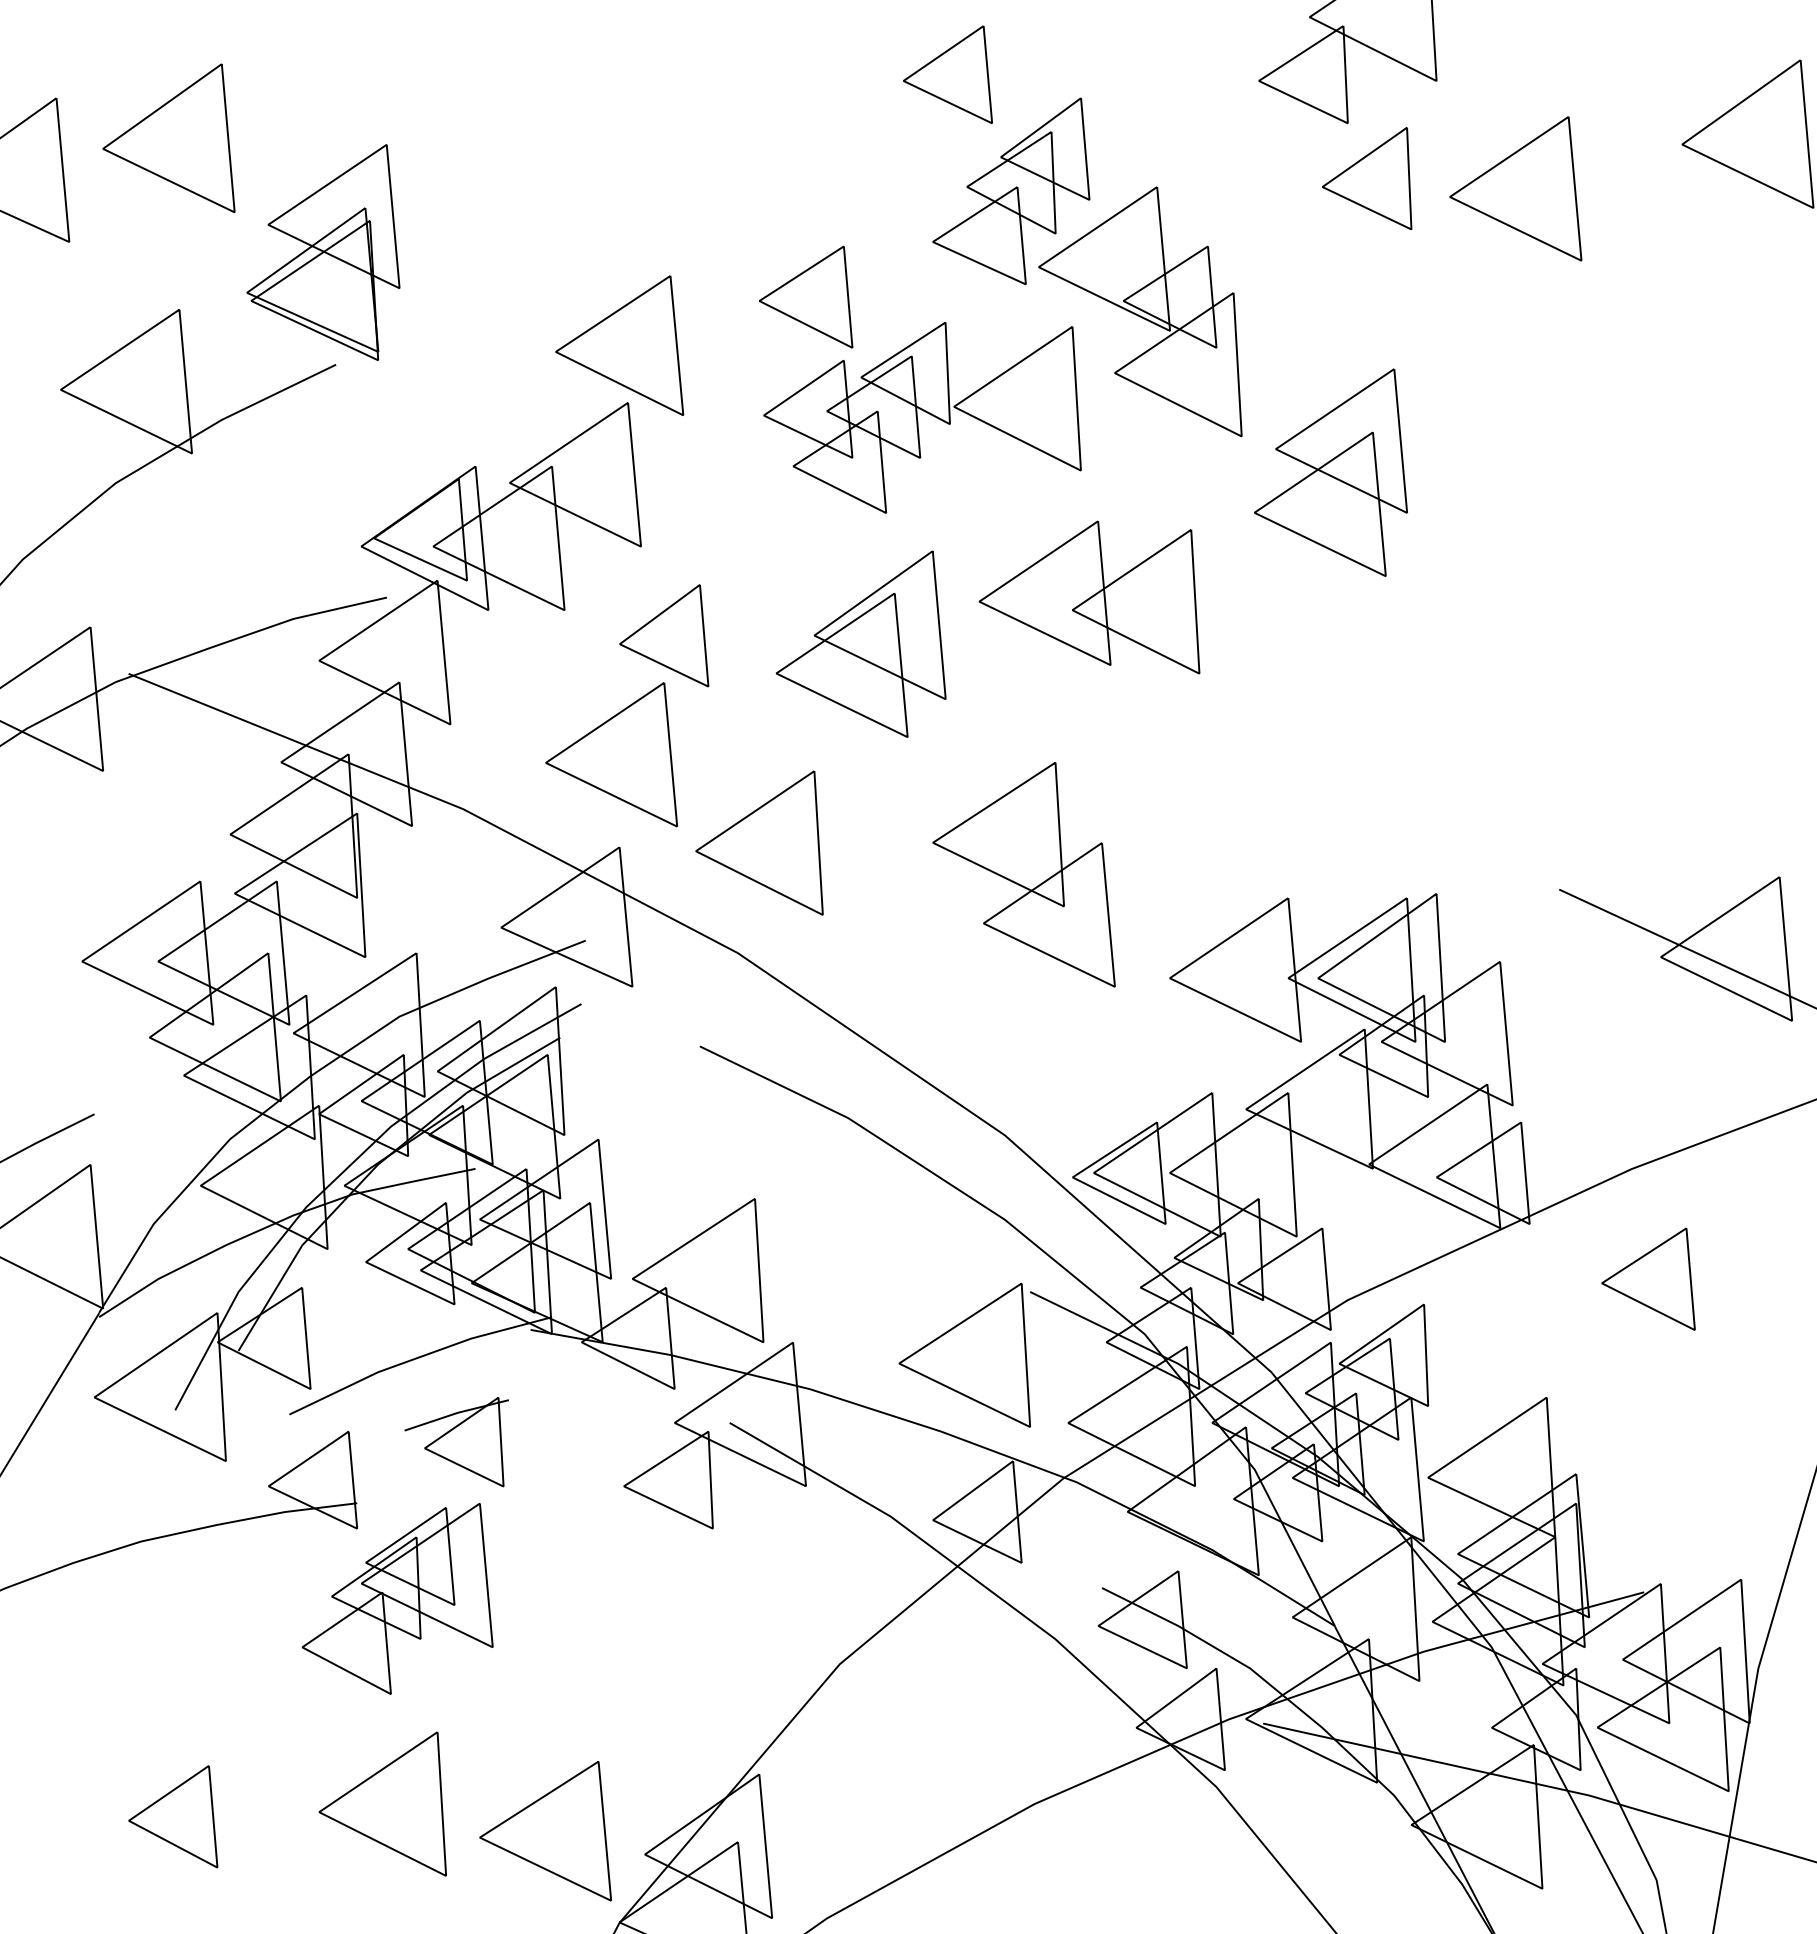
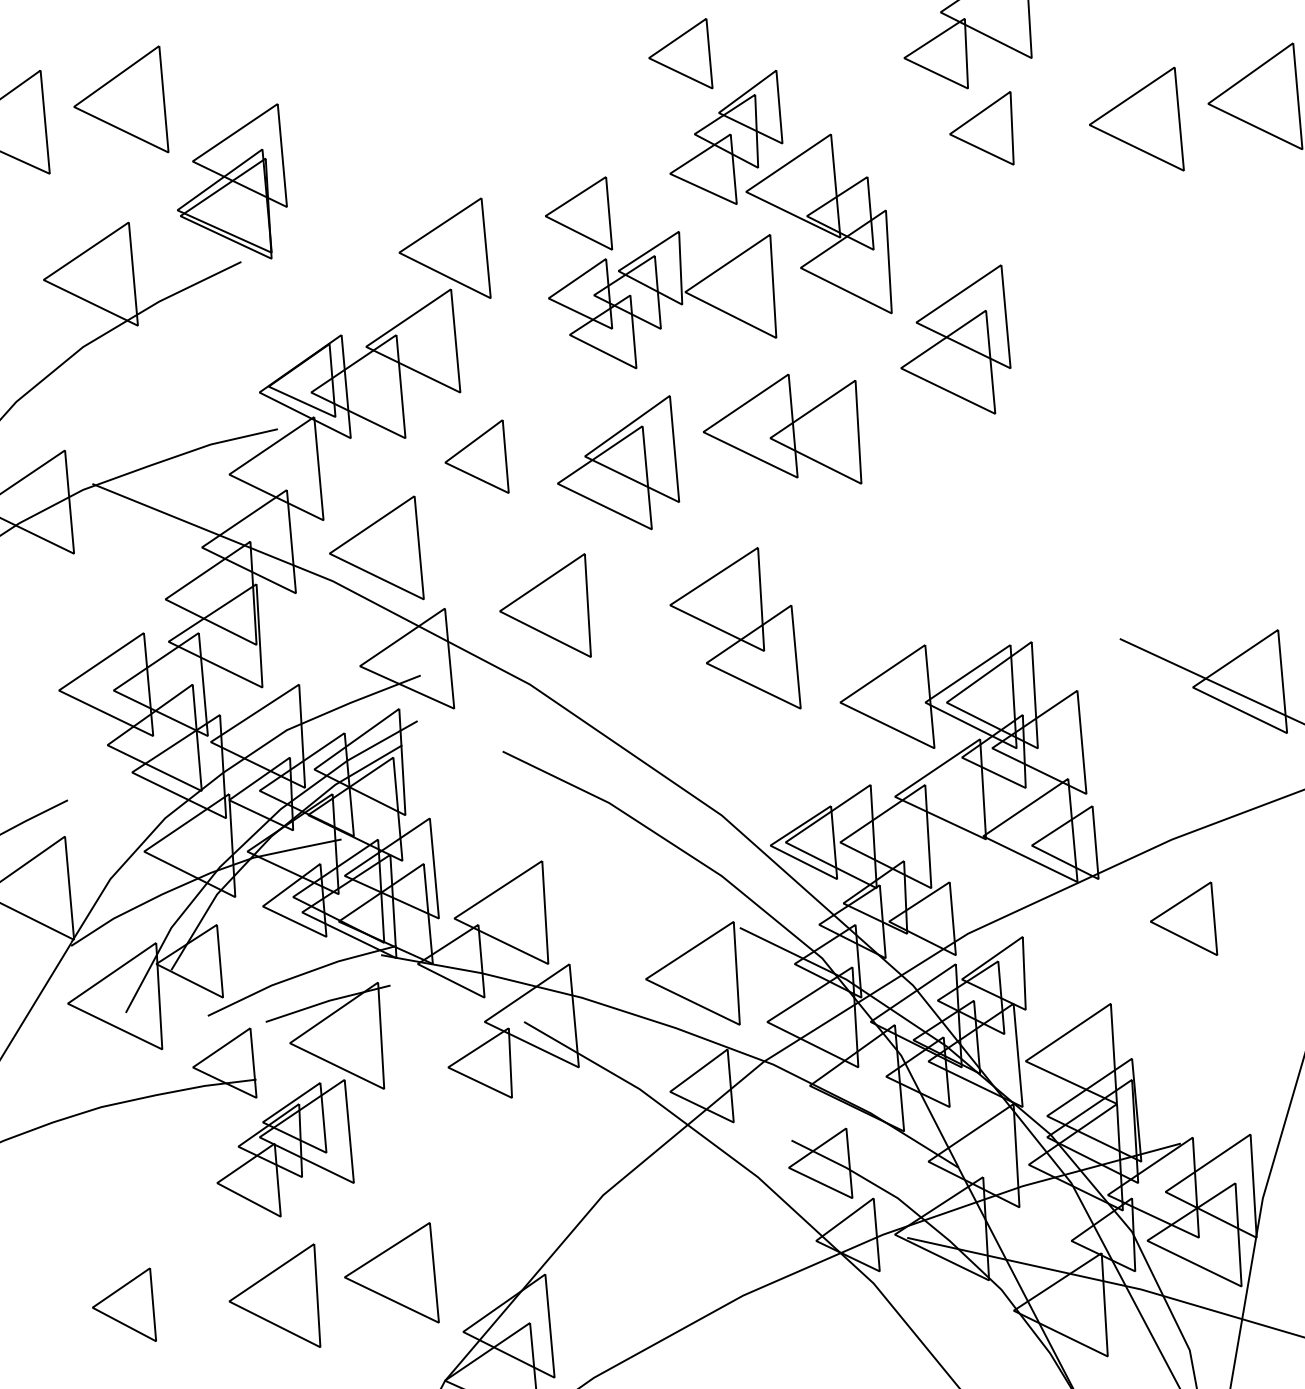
part: (1515, 188) -> (1136, 118), moved
part: (611, 754) -> (376, 547), moved
part: (456, 1441) -> (327, 1035), size x1.67
part: (545, 1831) -> (391, 1273), moved

